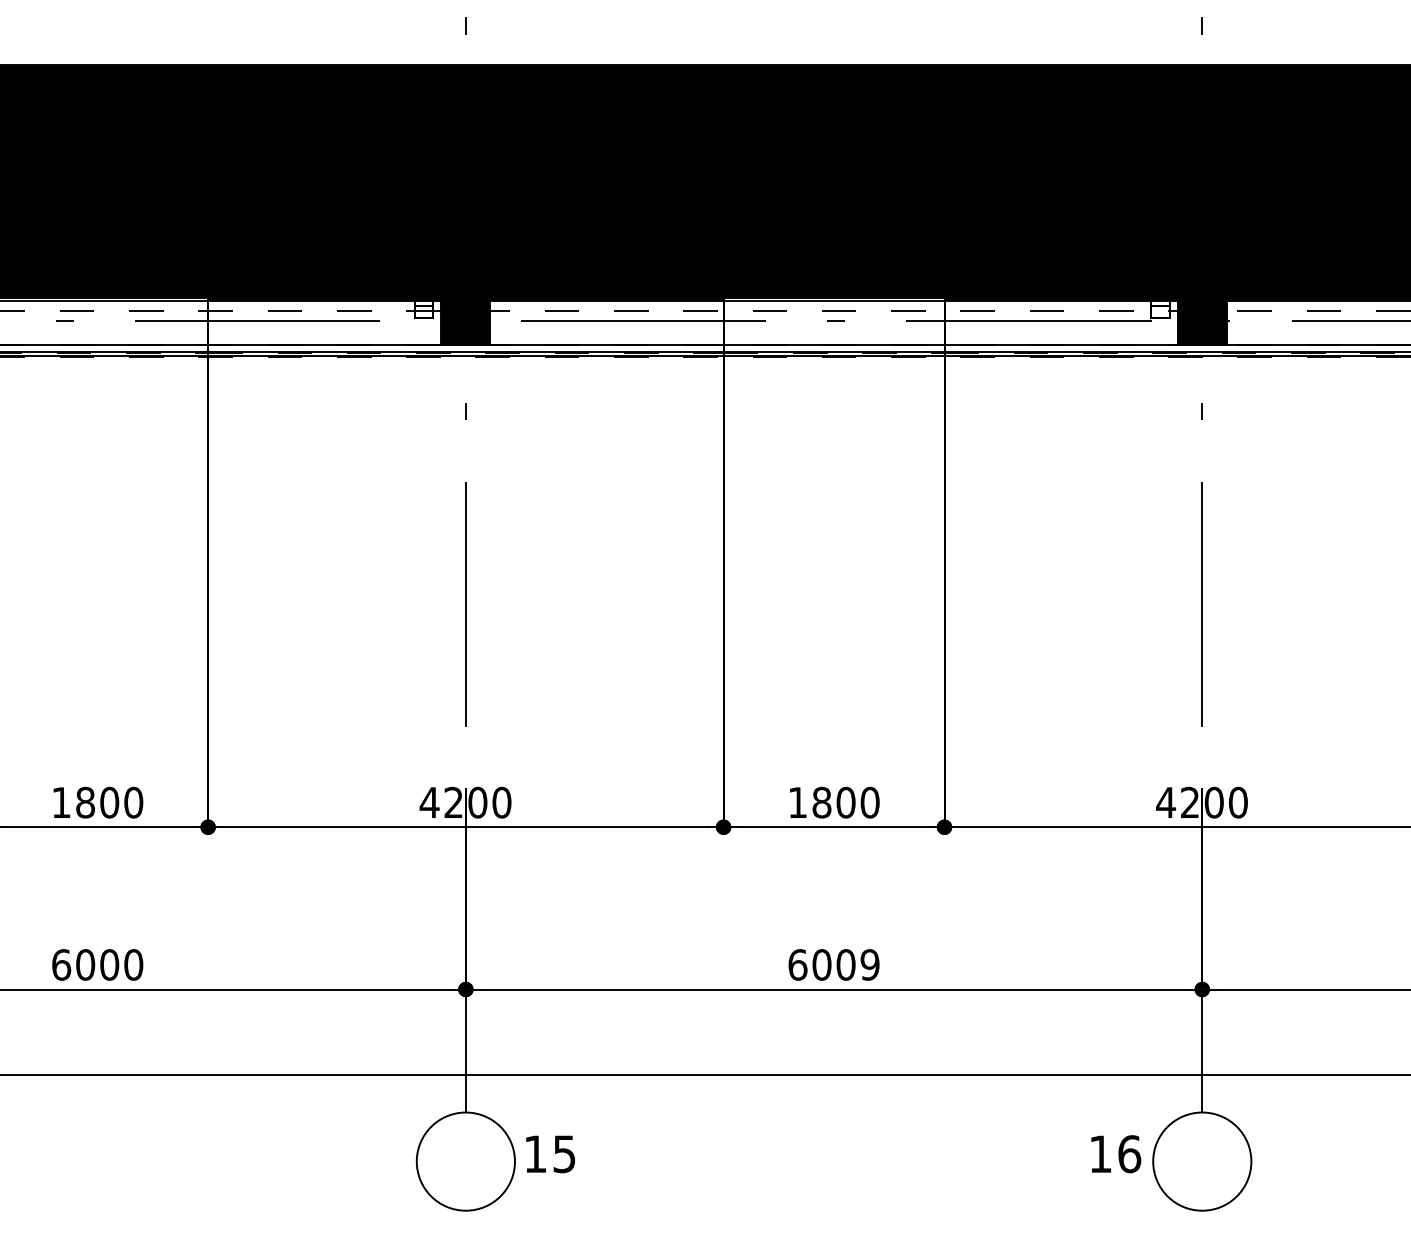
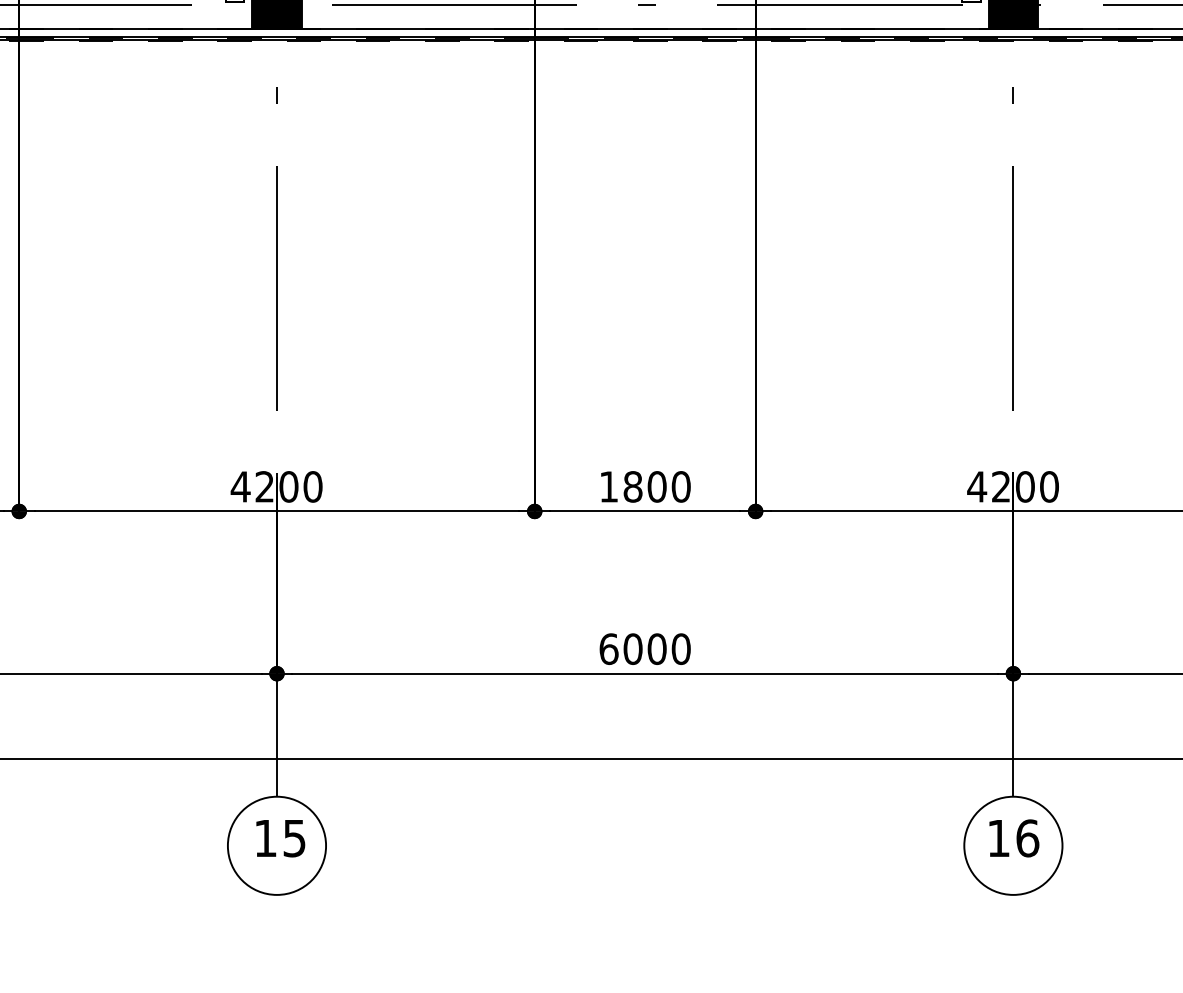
text: (869, 964) -> (680, 648), 6009 -> 6000
text: (550, 1154) -> (280, 838), moved
text: (1116, 1154) -> (1014, 838), moved

